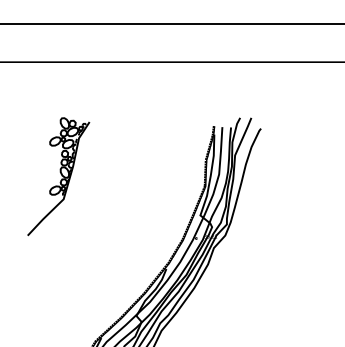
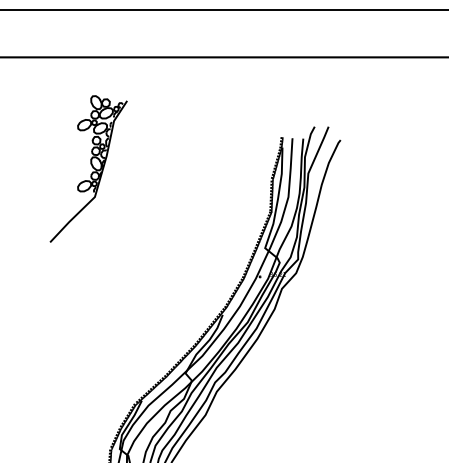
part: (58, 176) -> (88, 168), moved

